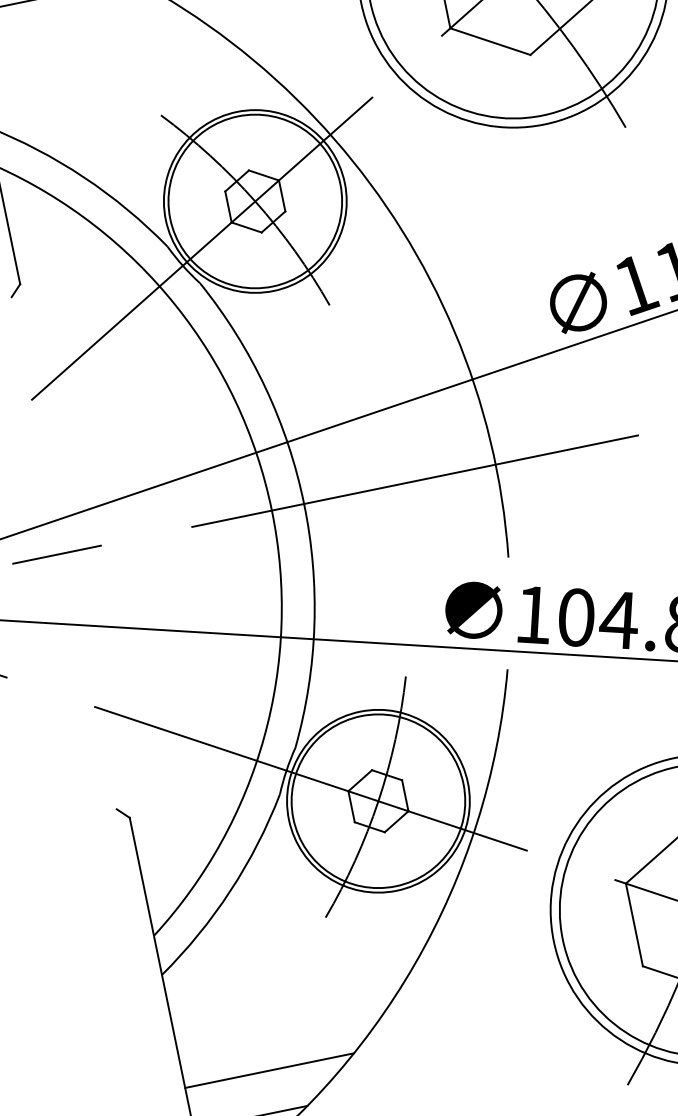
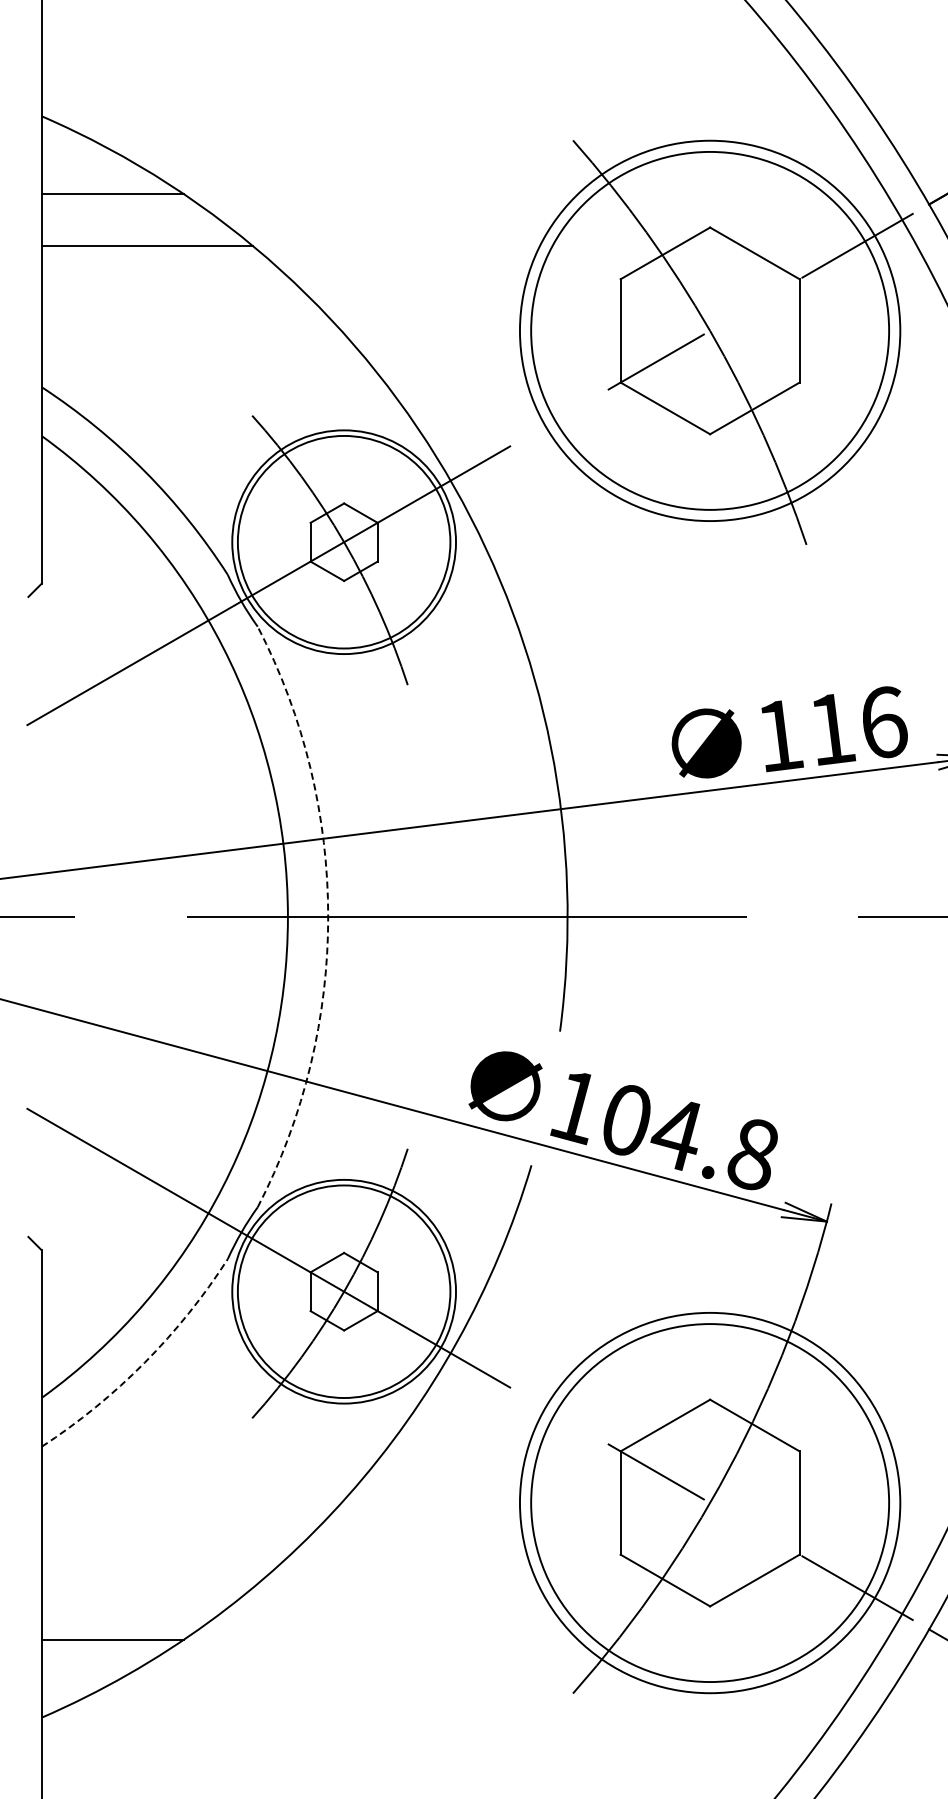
arc: (304, 503) -> (328, 916), solid -> dashed
arc: (230, 890) -> (144, 1362), solid -> dashed
line: (268, 1070) -> (146, 1587), removed

